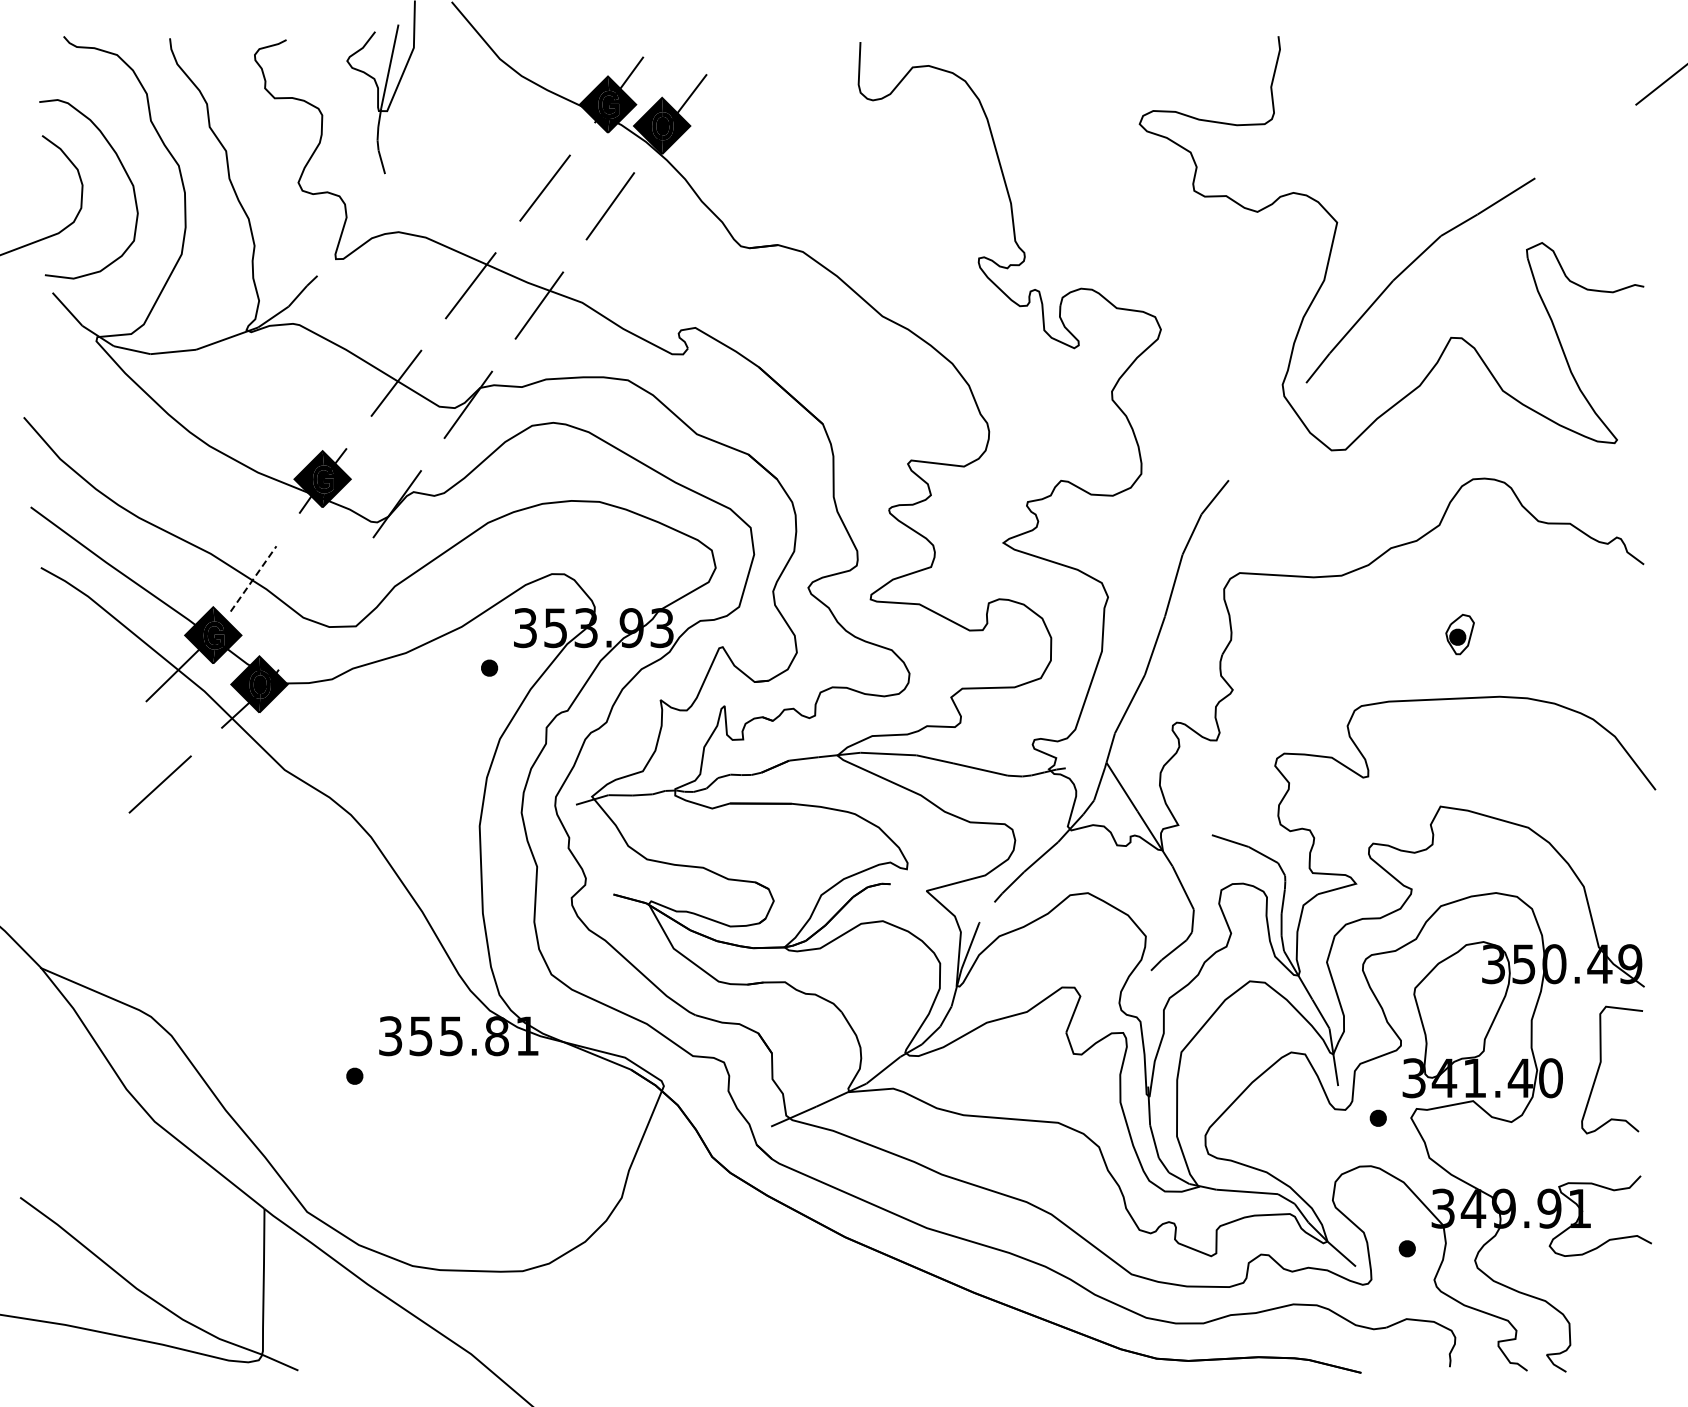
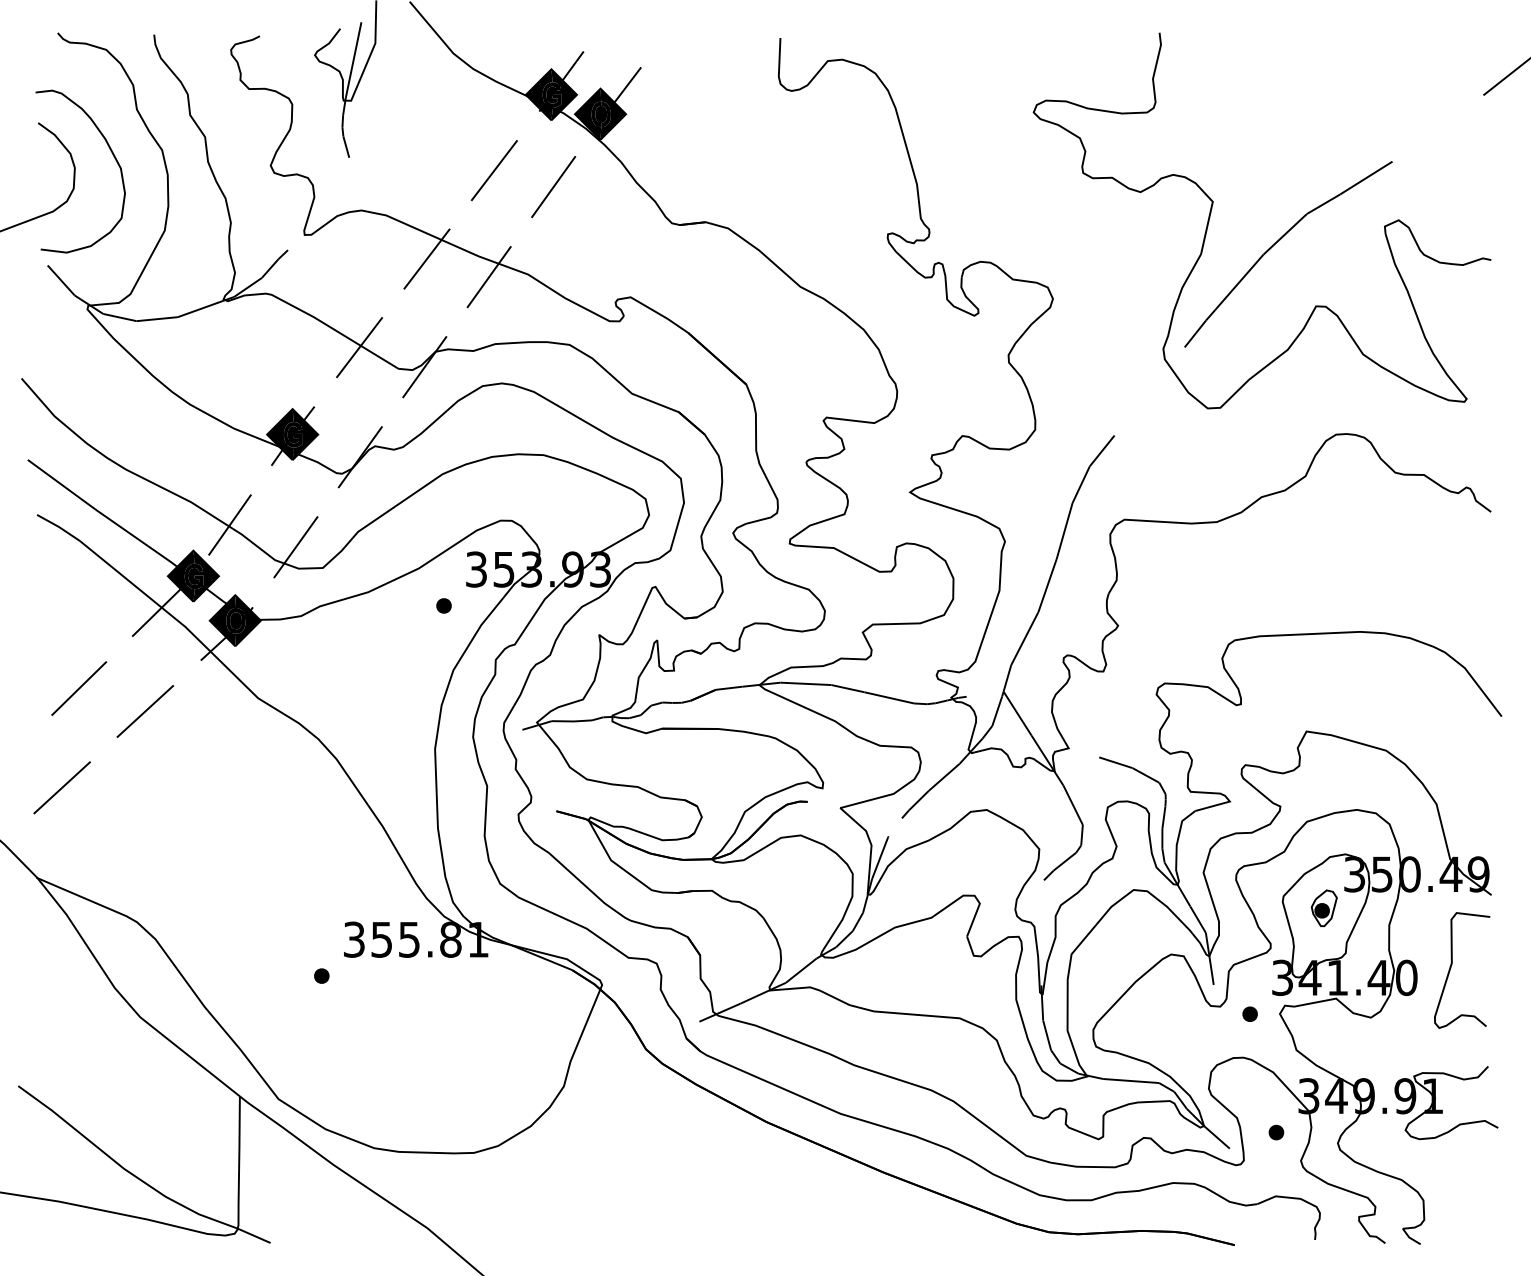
line: (253, 578) -> (229, 524), dashed -> solid
line: (325, 603) -> (295, 547), added
part: (1459, 634) -> (1323, 908), moved
line: (86, 759) -> (78, 688), added
line: (68, 868) -> (62, 787), added

